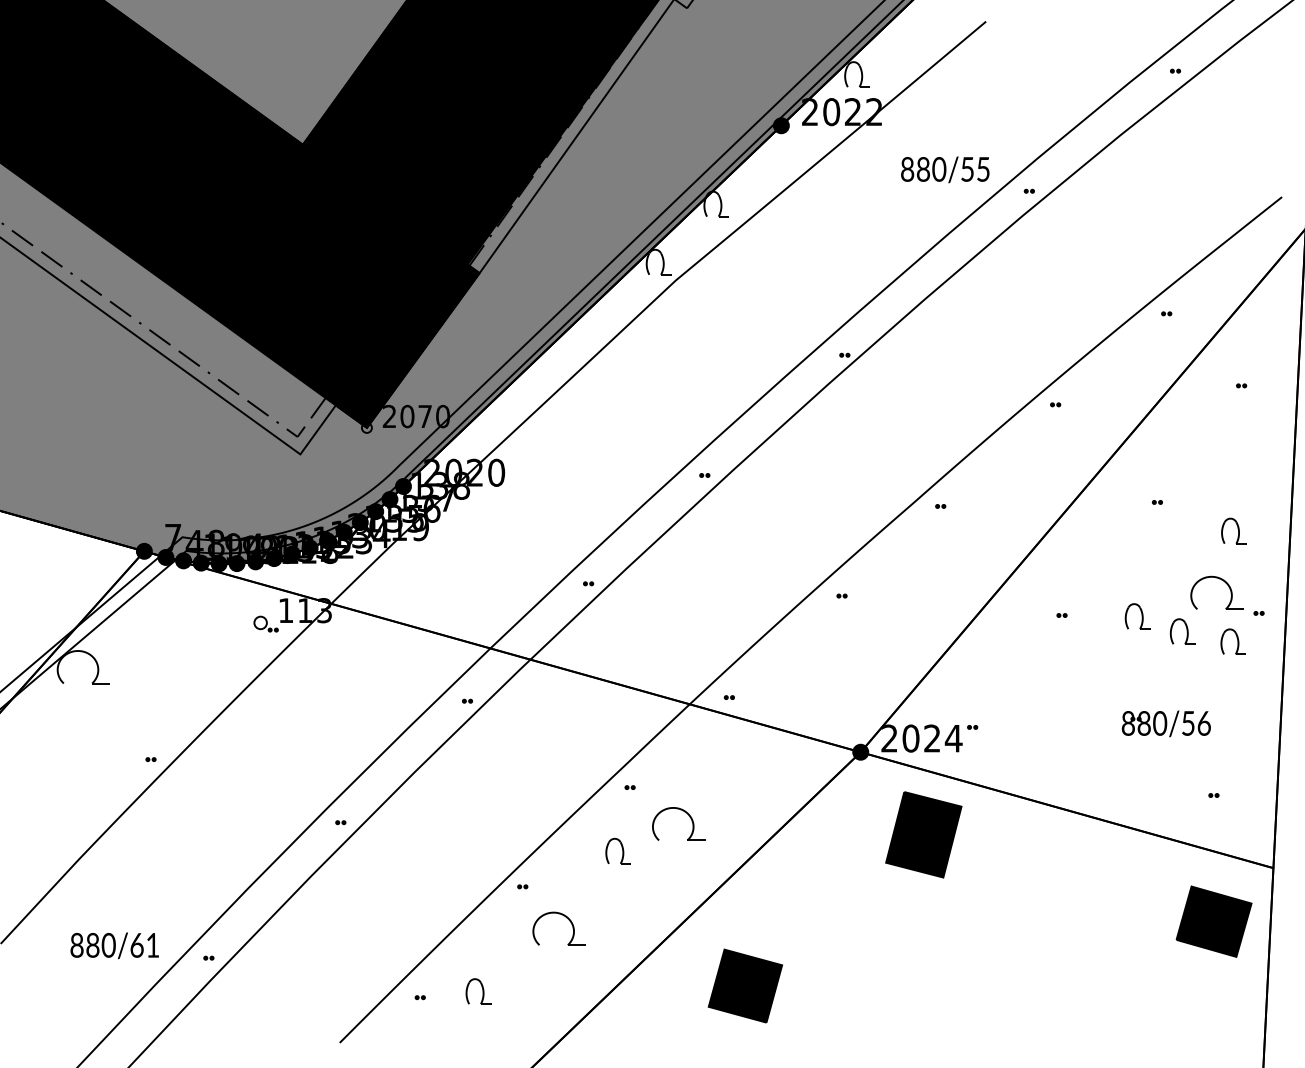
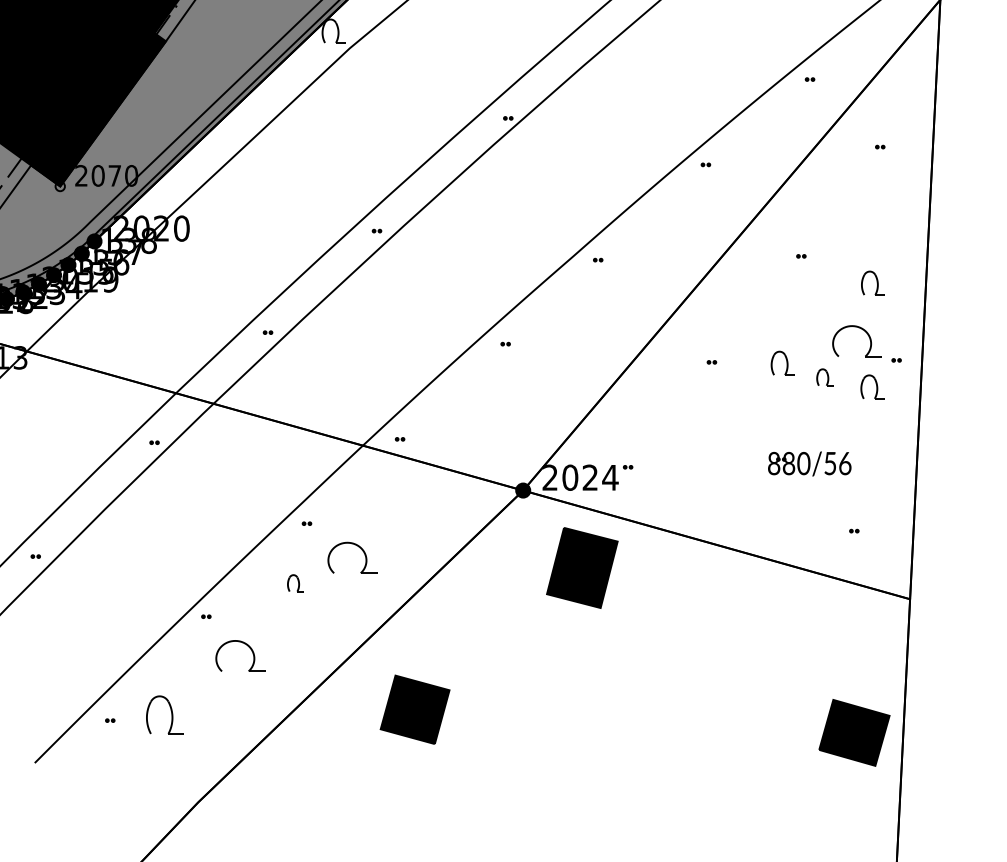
part: (1182, 631) -> (824, 377), size x0.7
part: (617, 850) -> (295, 582), size x0.7
part: (1213, 921) -> (853, 732), moved
part: (478, 991) -> (164, 714), size x1.6

